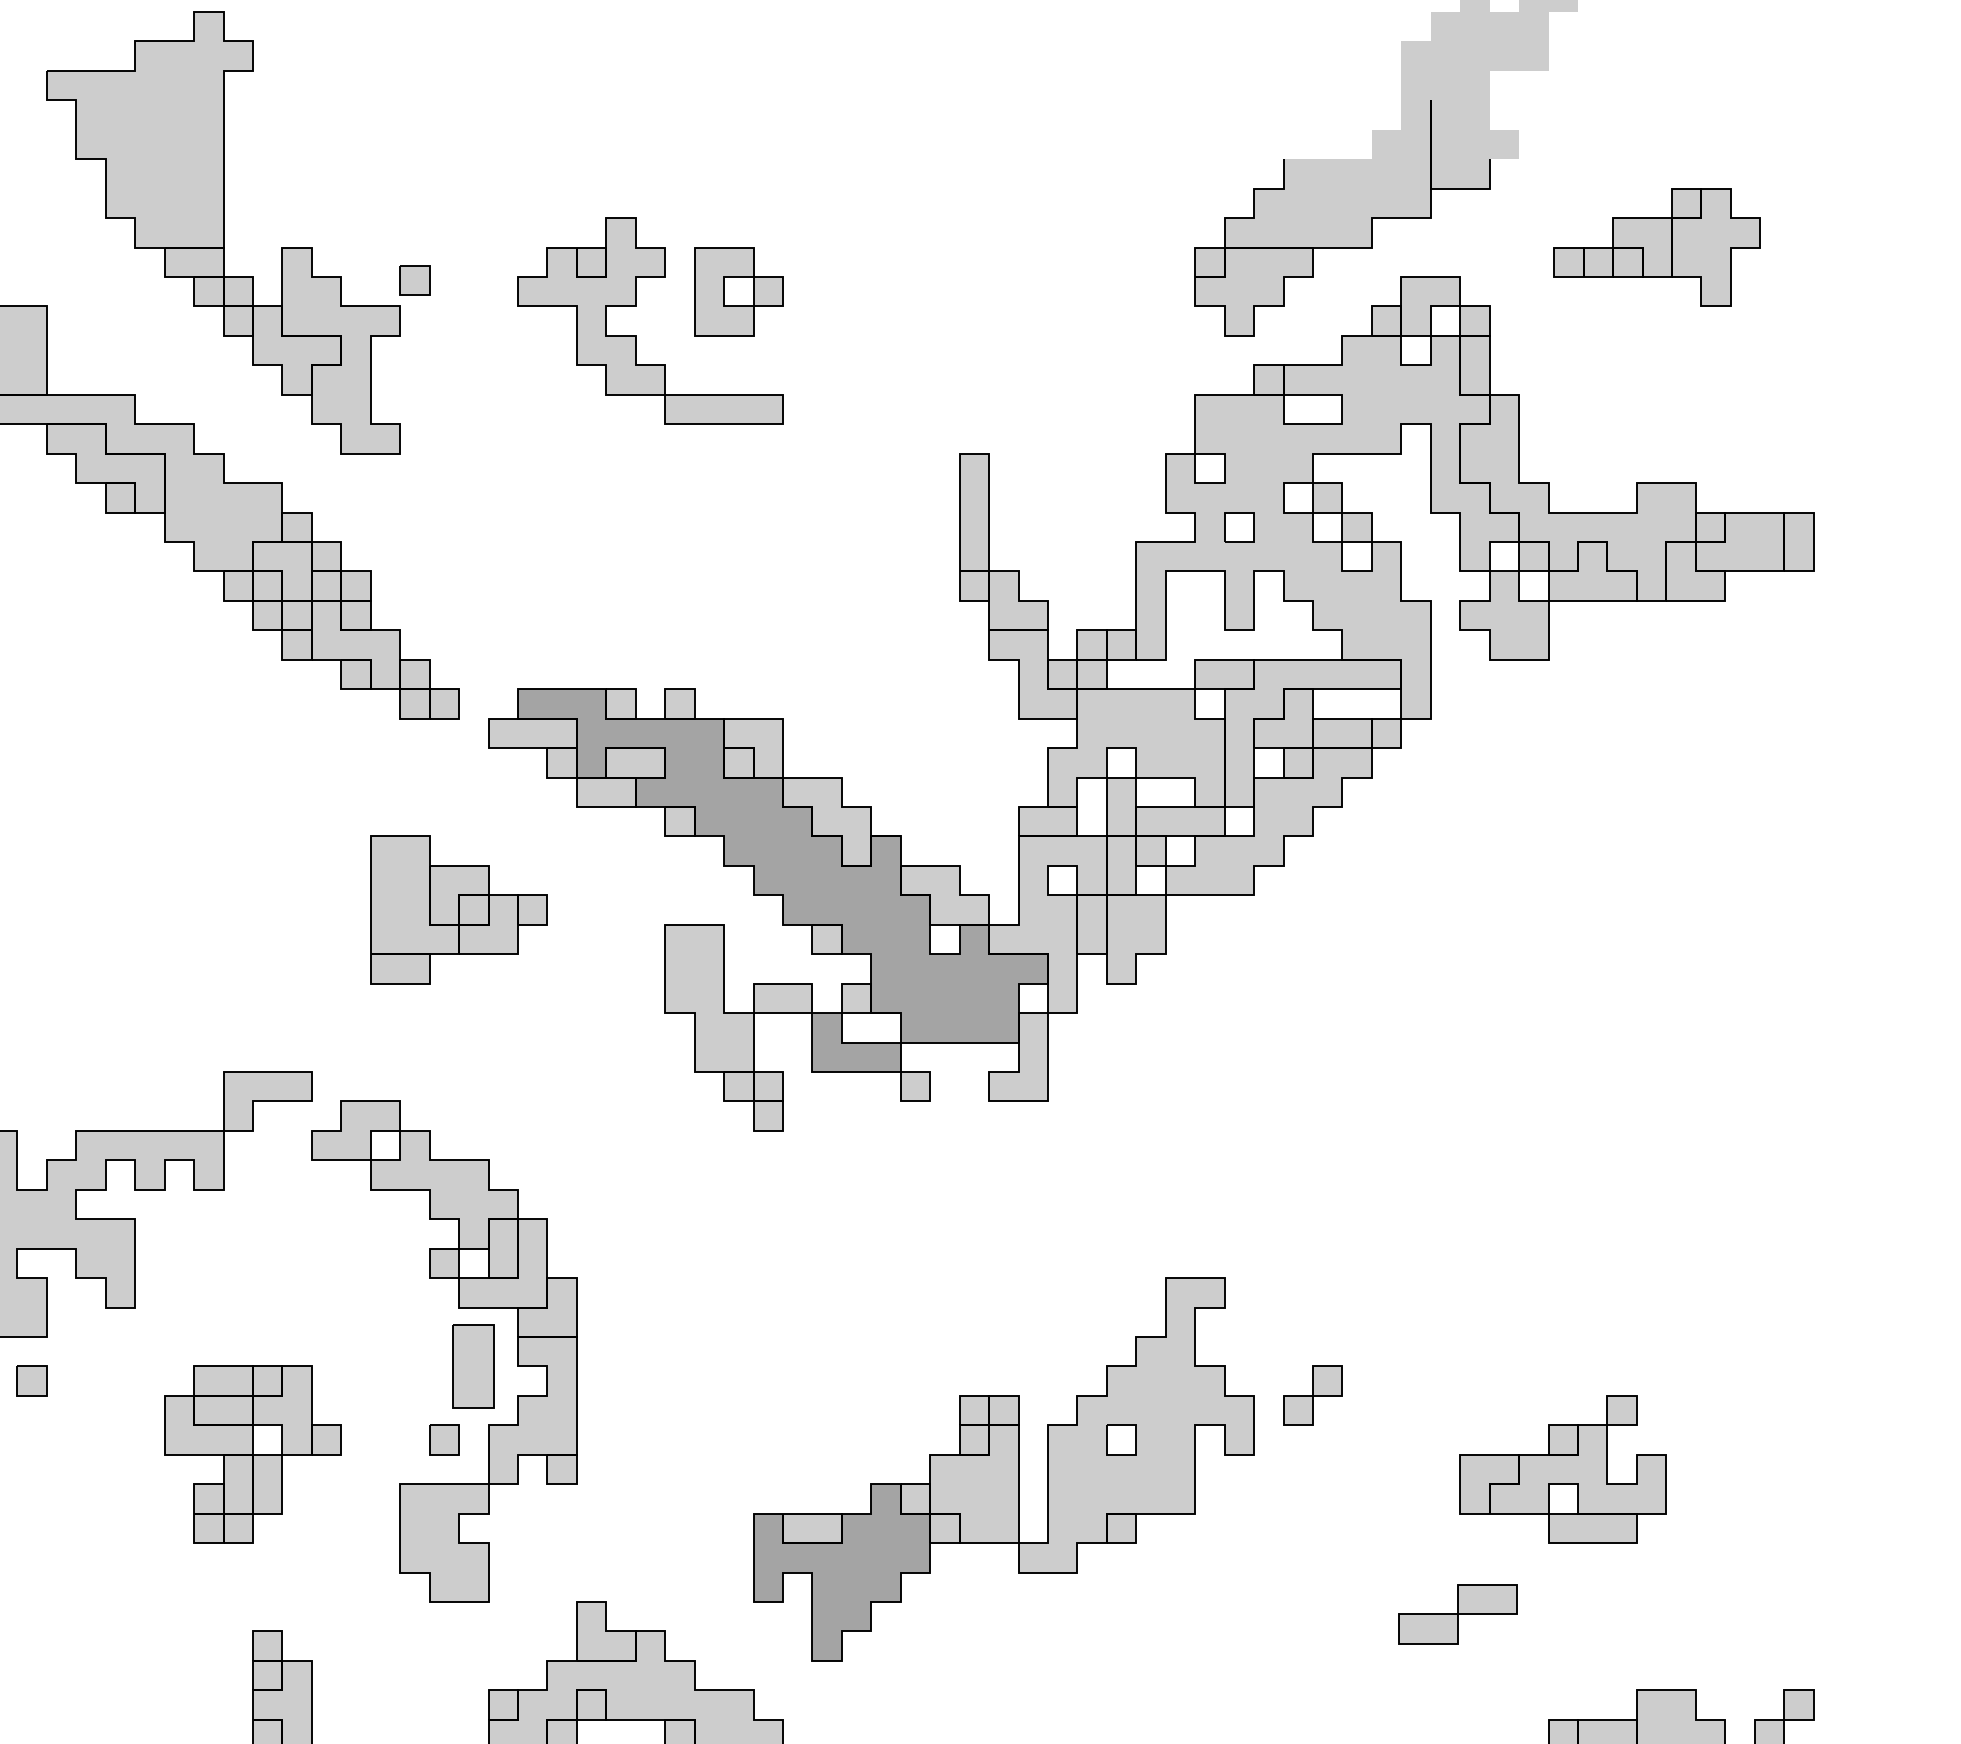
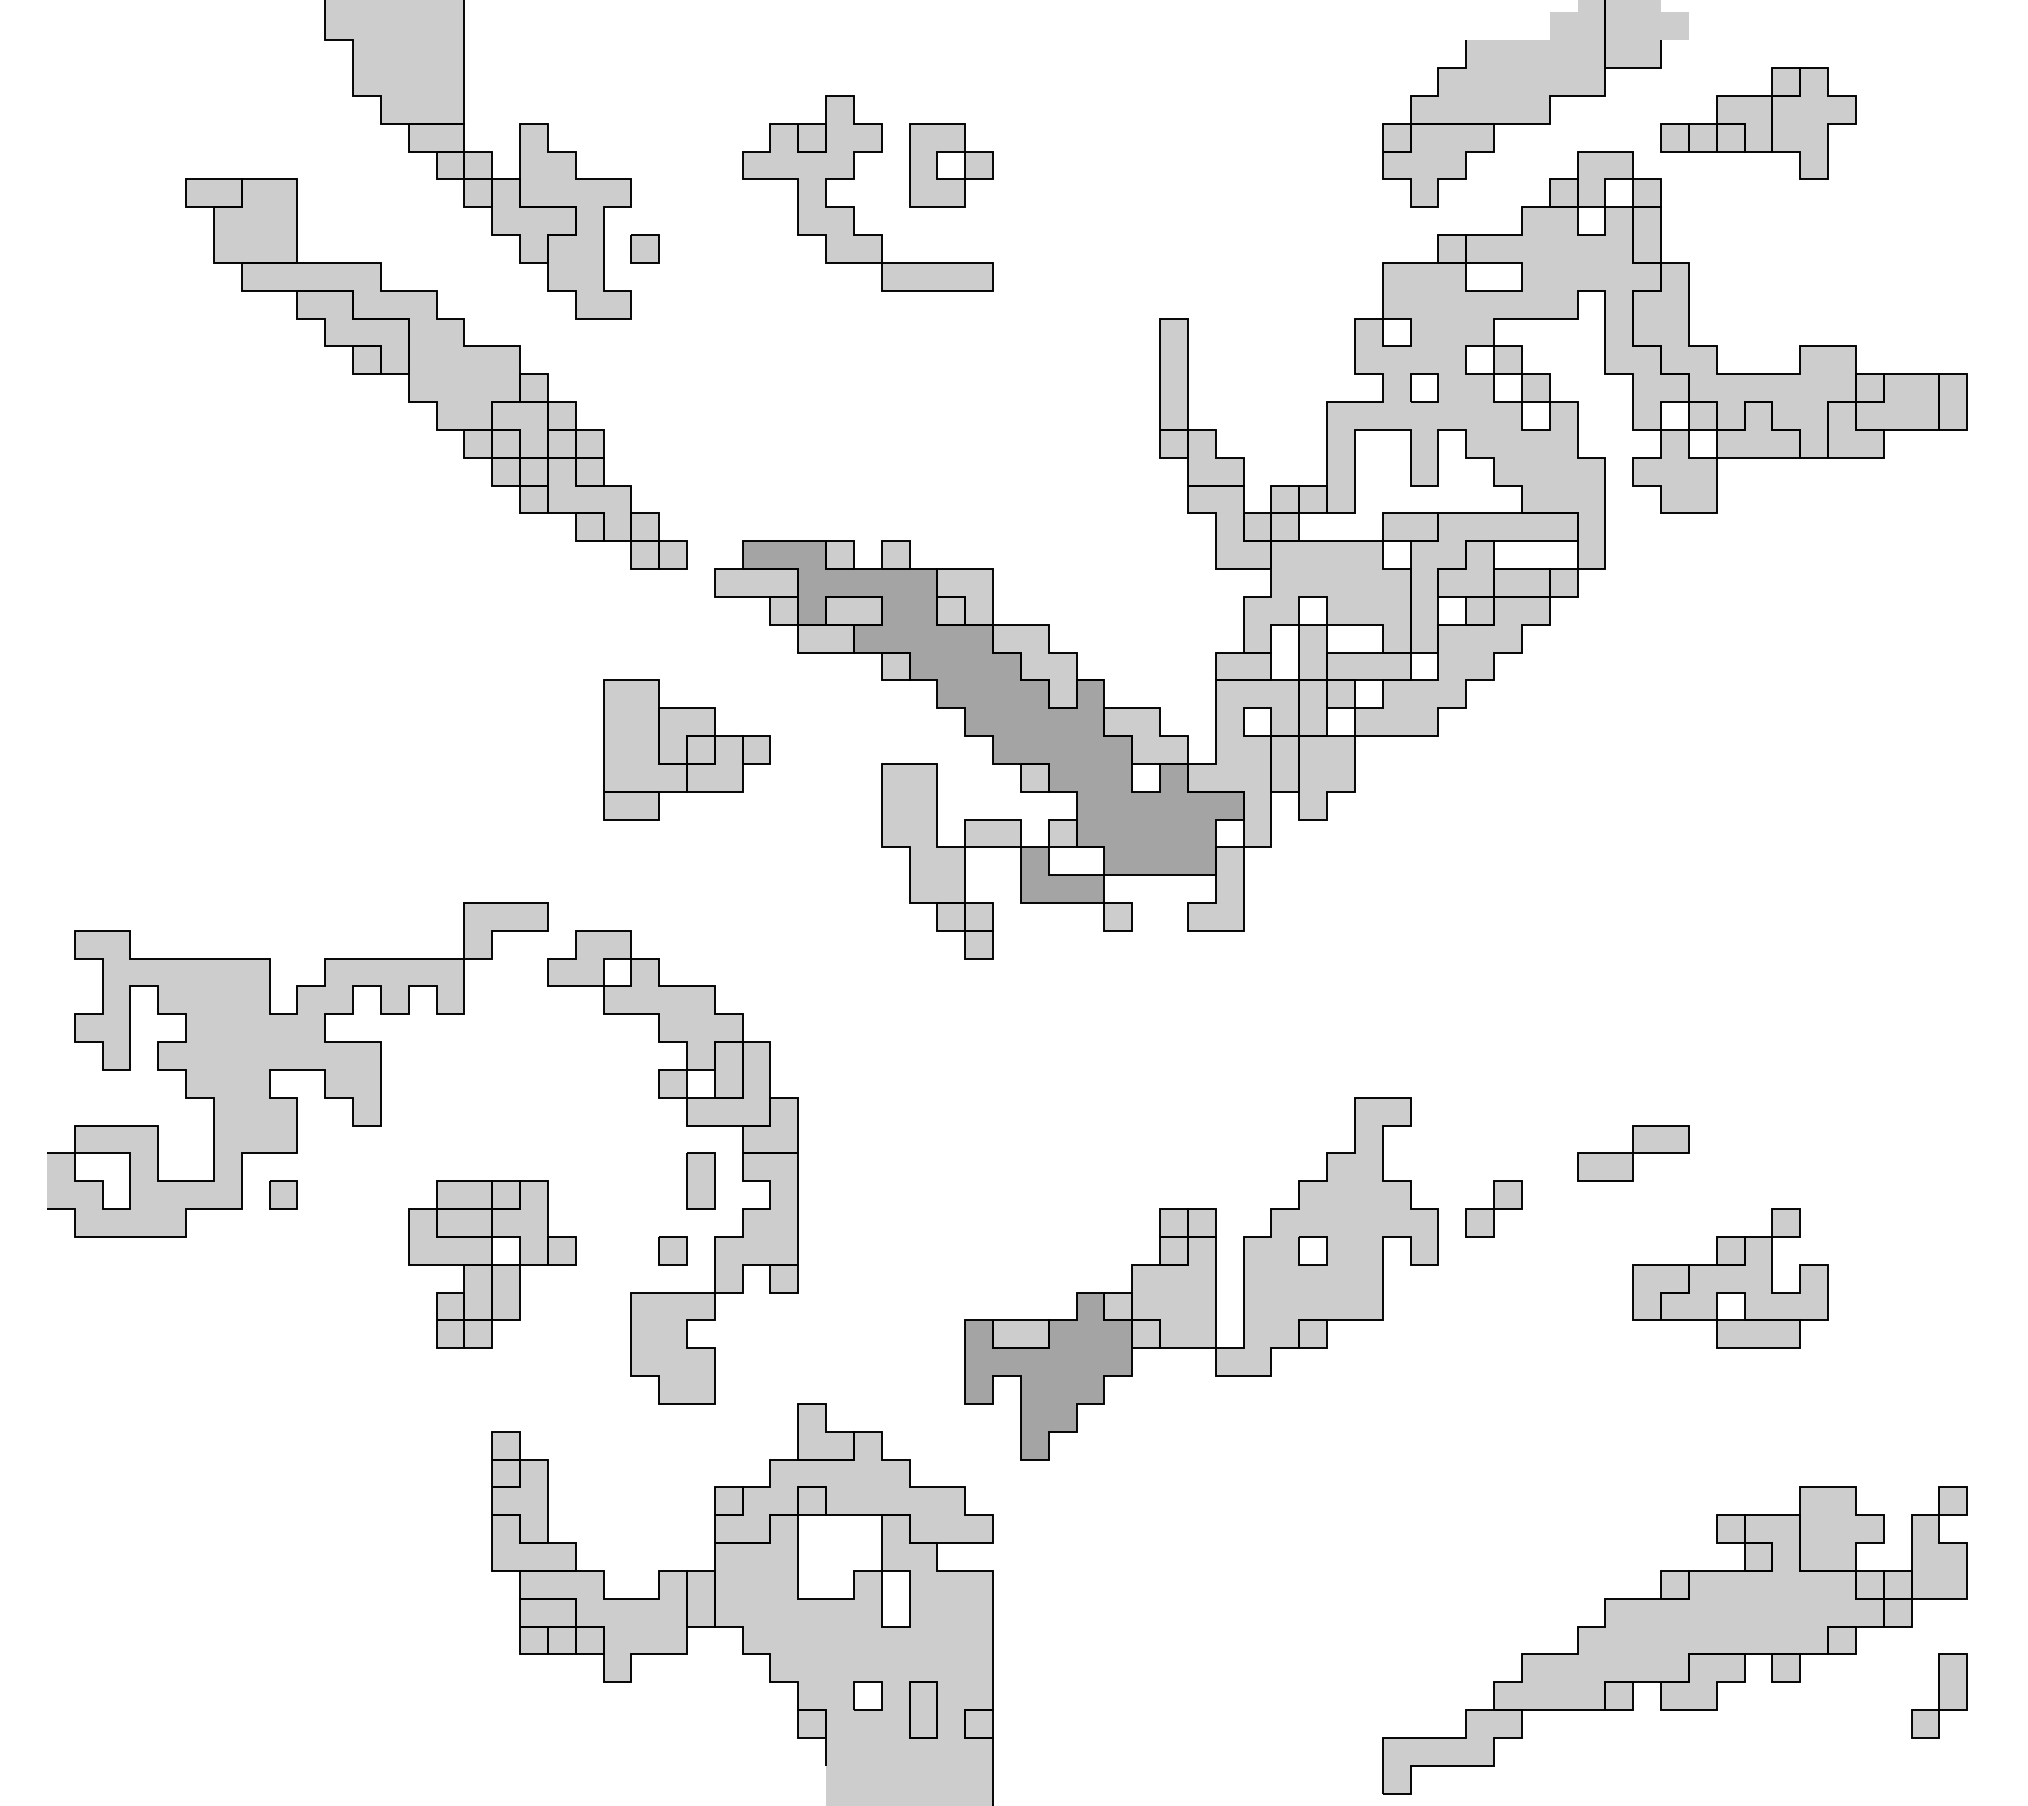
part: (1657, 247) -> (1758, 123), moved
part: (414, 280) -> (644, 248), moved
part: (473, 1365) -> (700, 1180), size x0.71
part: (1458, 1614) -> (1633, 1153), moved

